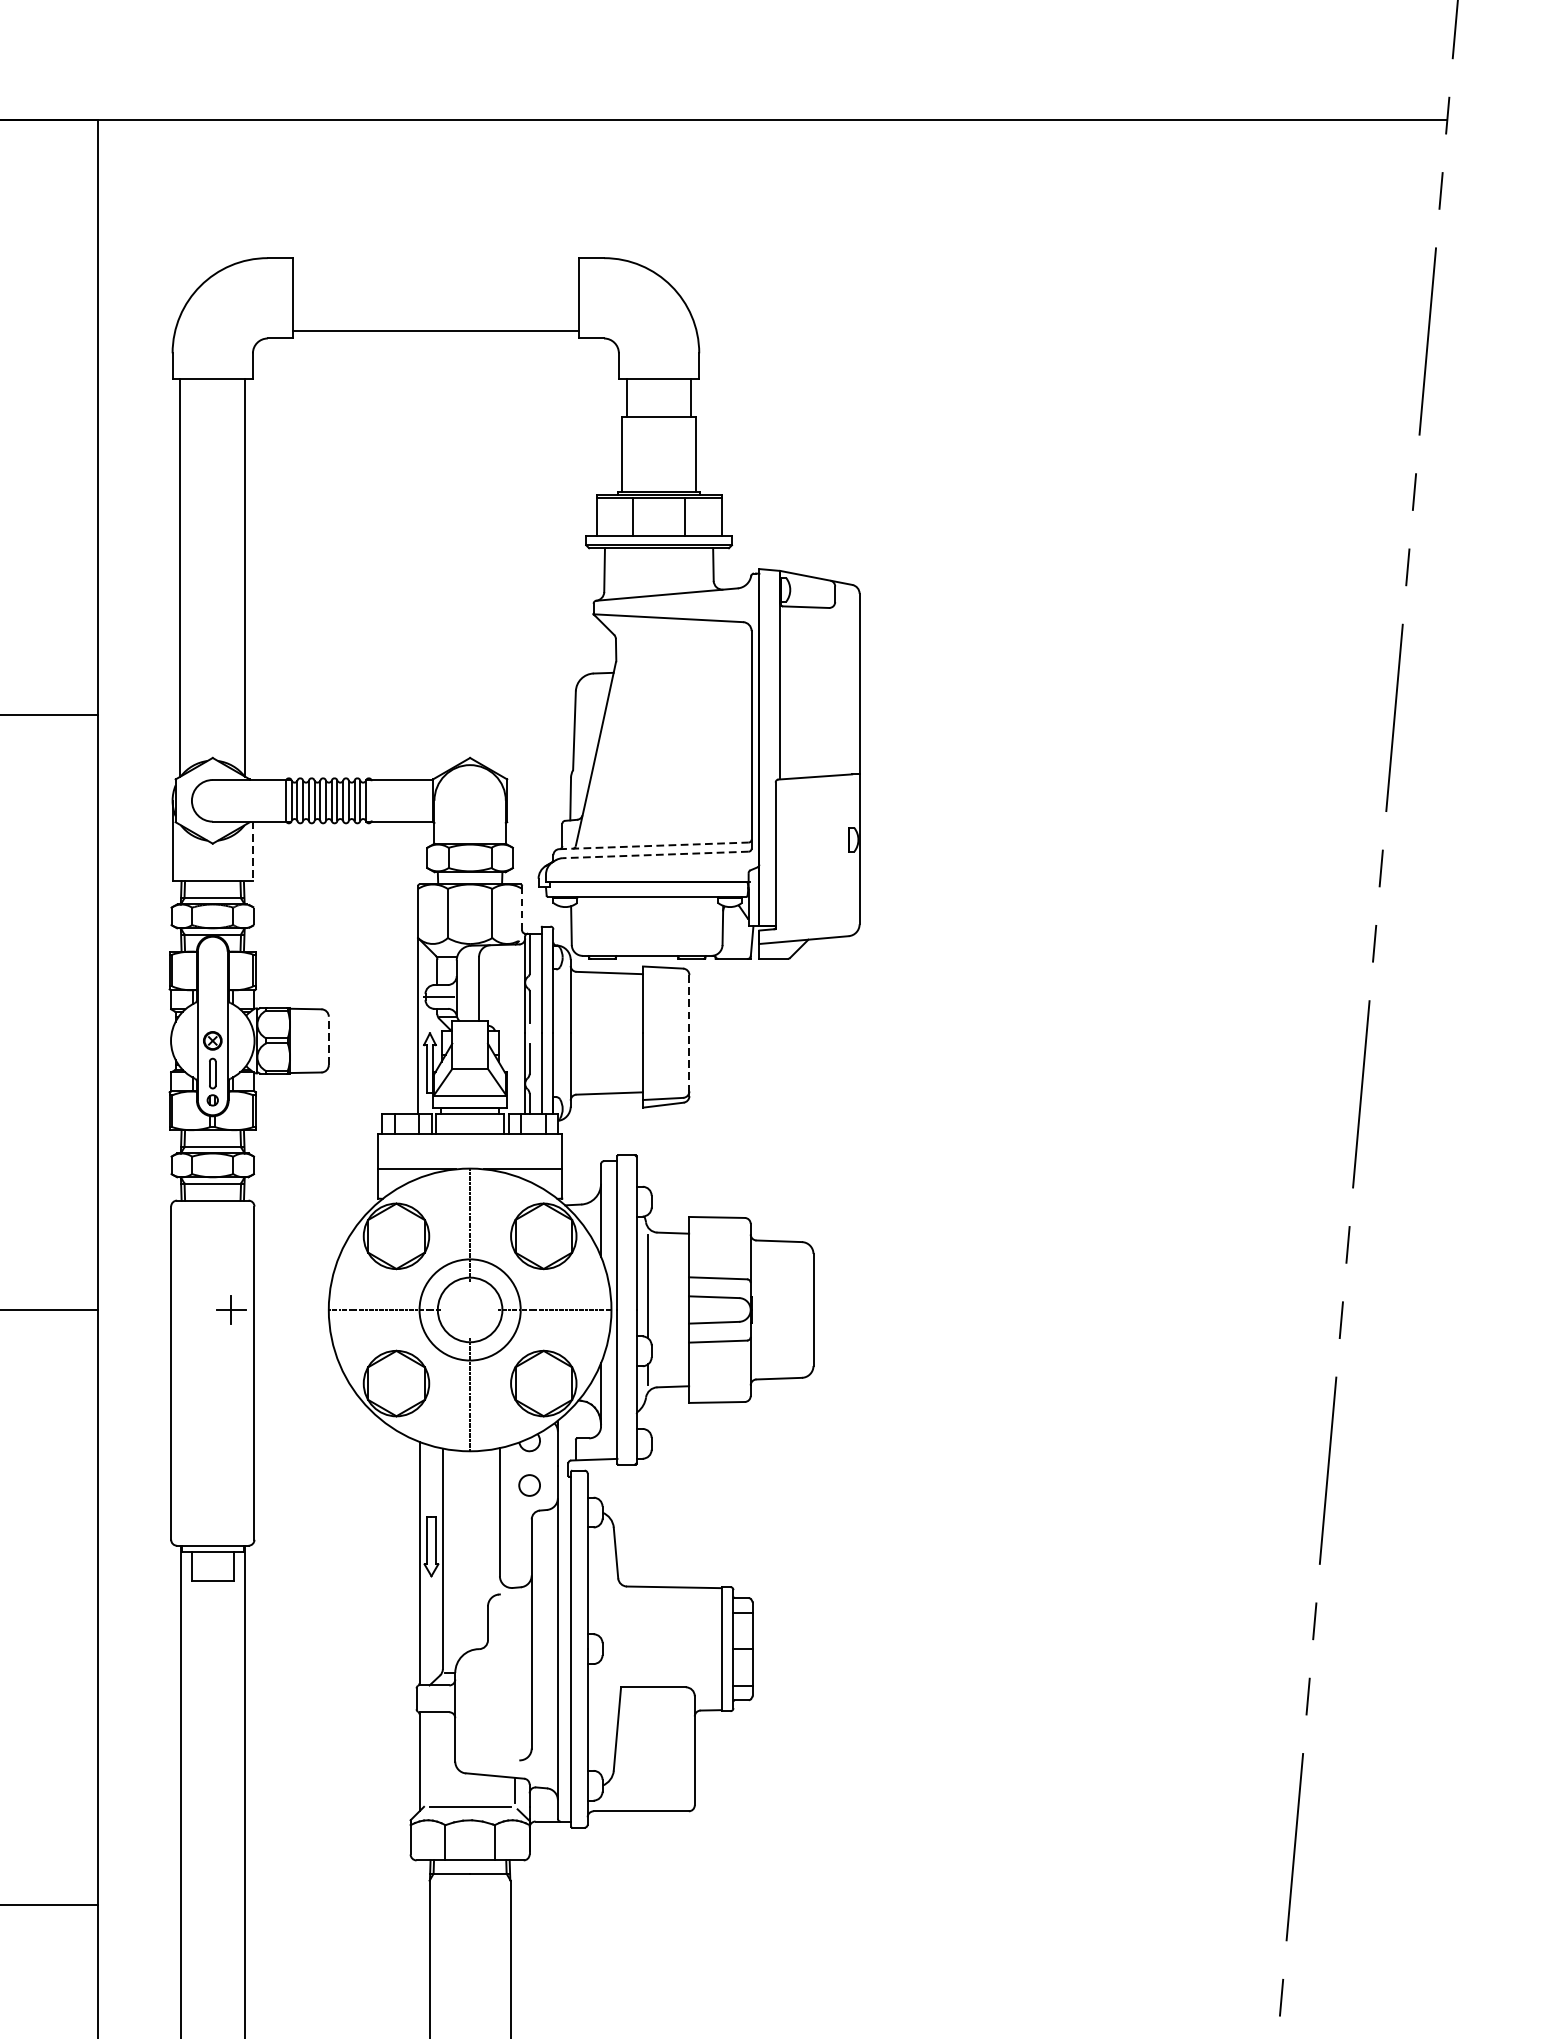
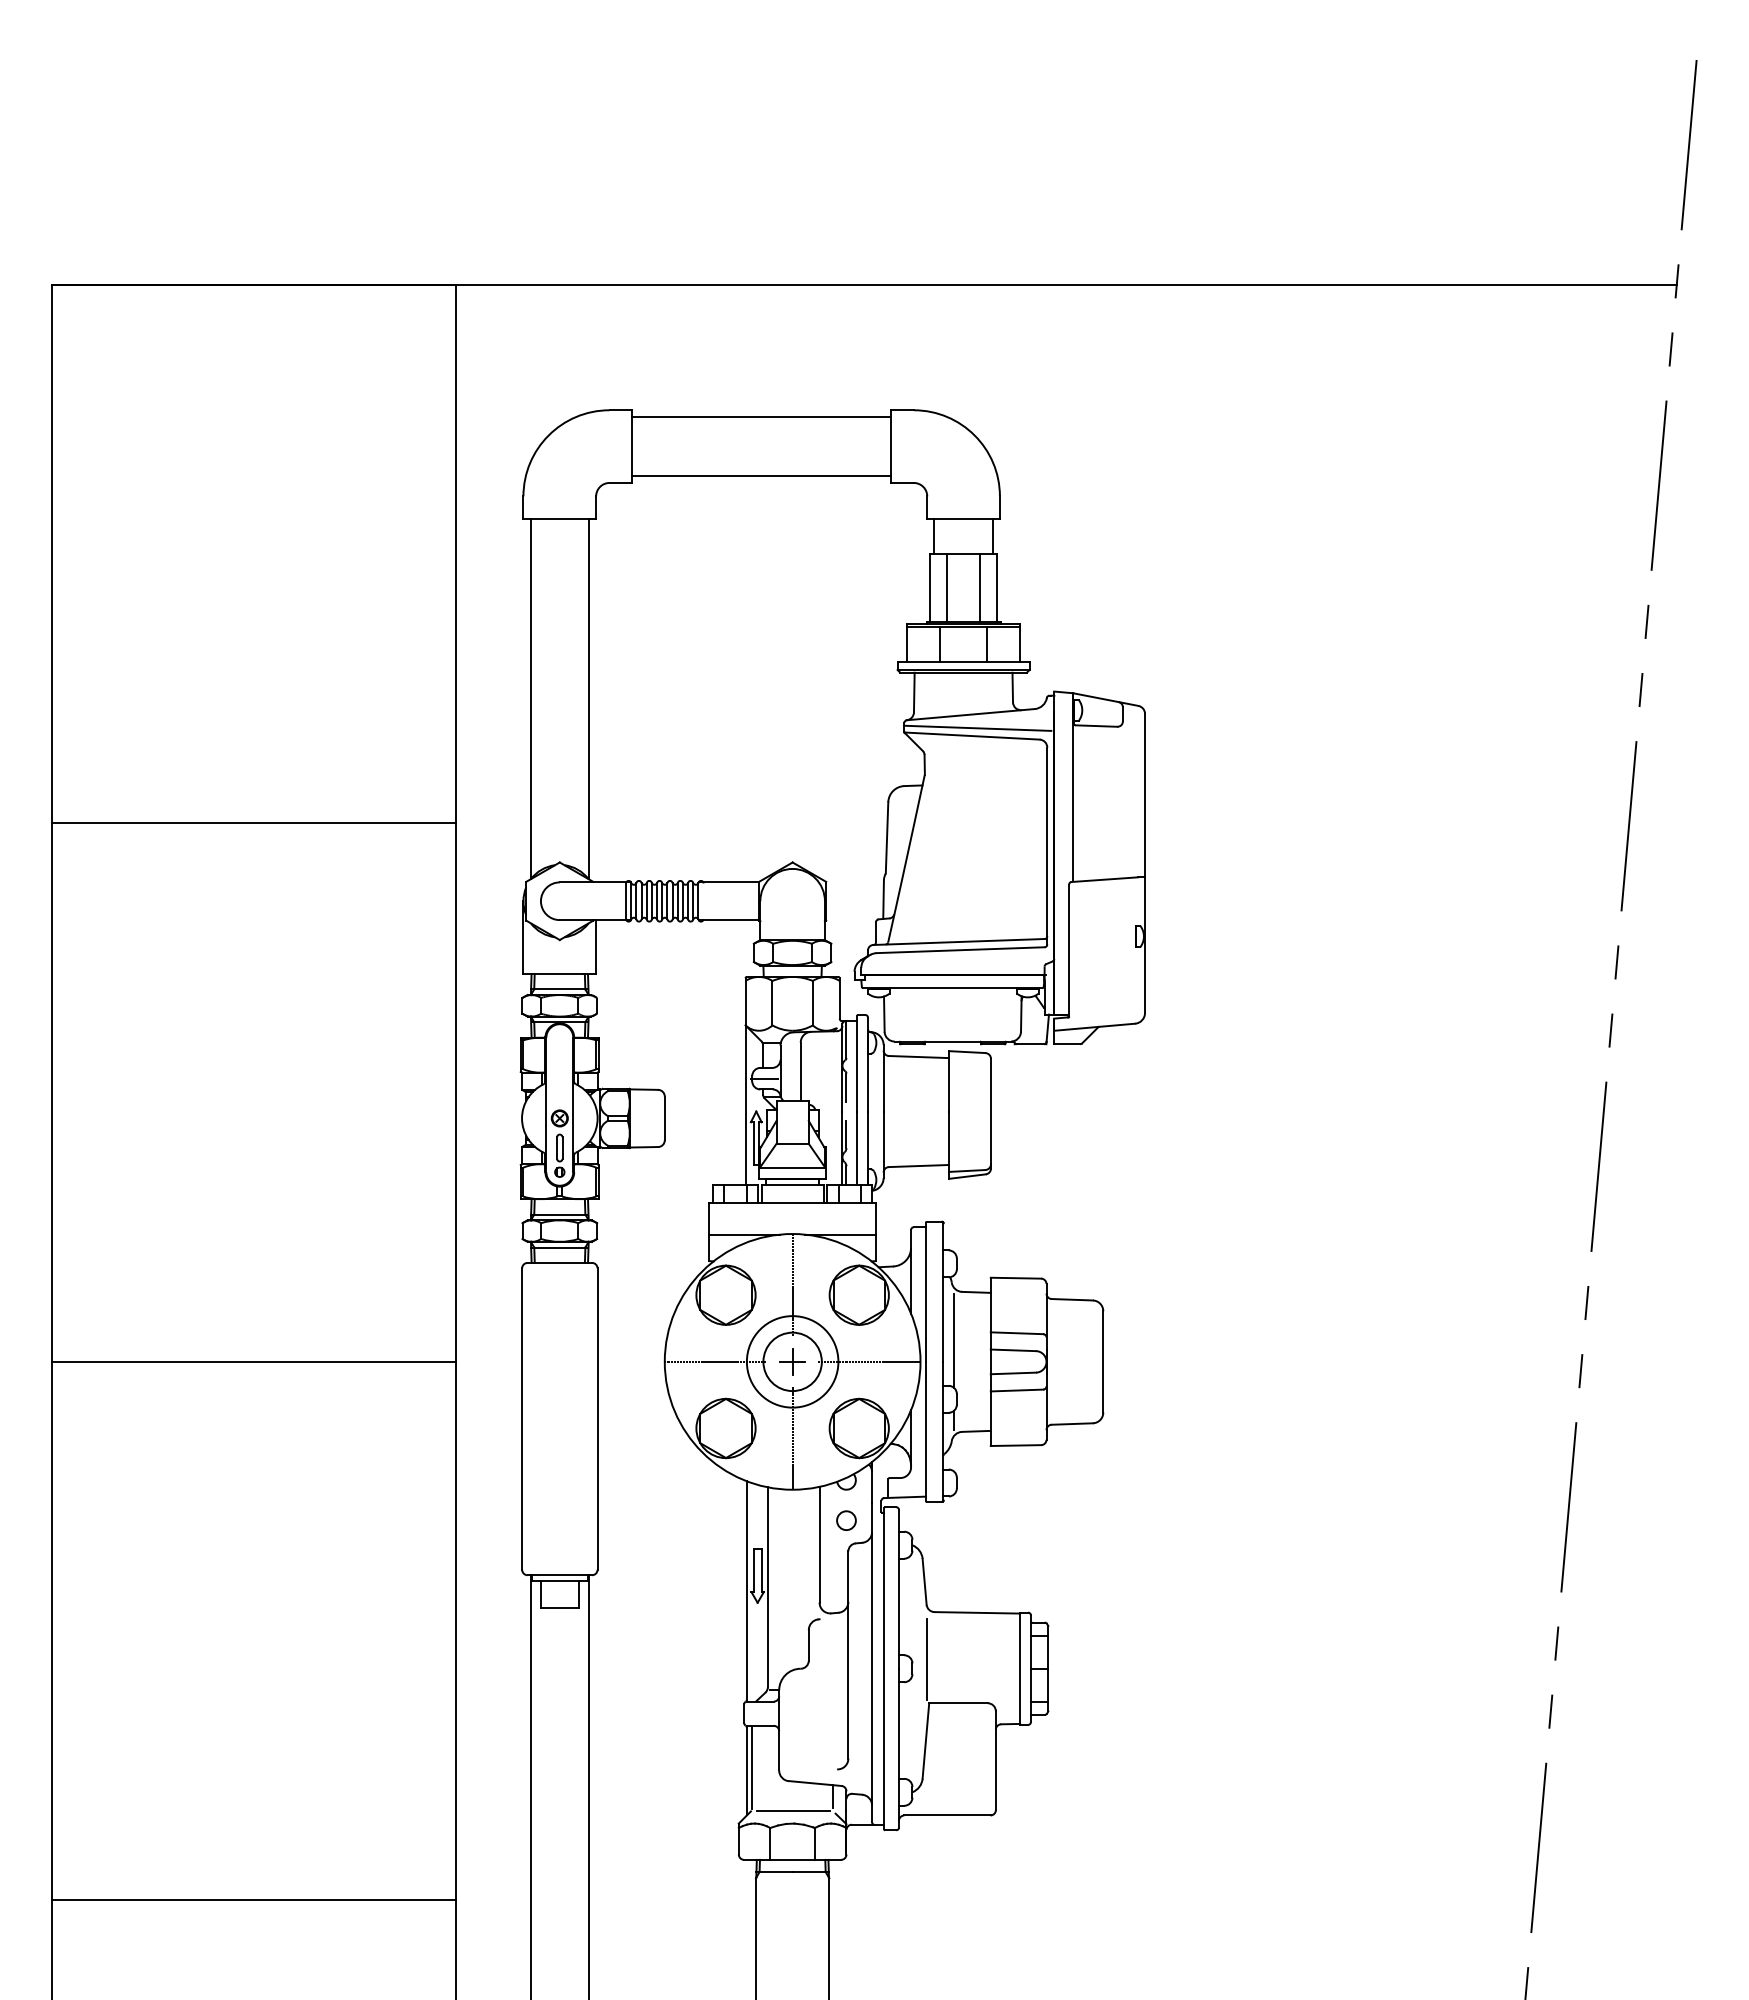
line: (435, 266) -> (761, 417), added
line: (640, 454) -> (946, 587), added
line: (677, 454) -> (980, 587), added
line: (674, 608) -> (977, 727), added
line: (653, 846) -> (958, 942), dashed -> solid
line: (253, 851) -> (596, 947), dashed -> solid
line: (655, 855) -> (960, 950), dashed -> solid
line: (521, 907) -> (839, 997), dashed -> solid
line: (689, 1033) -> (991, 1111), dashed -> solid
line: (328, 1040) -> (664, 1118), dashed -> solid
part: (231, 1309) -> (792, 1361), moved
line: (619, 1637) -> (927, 1658), added
line: (425, 1757) -> (752, 1766), added

